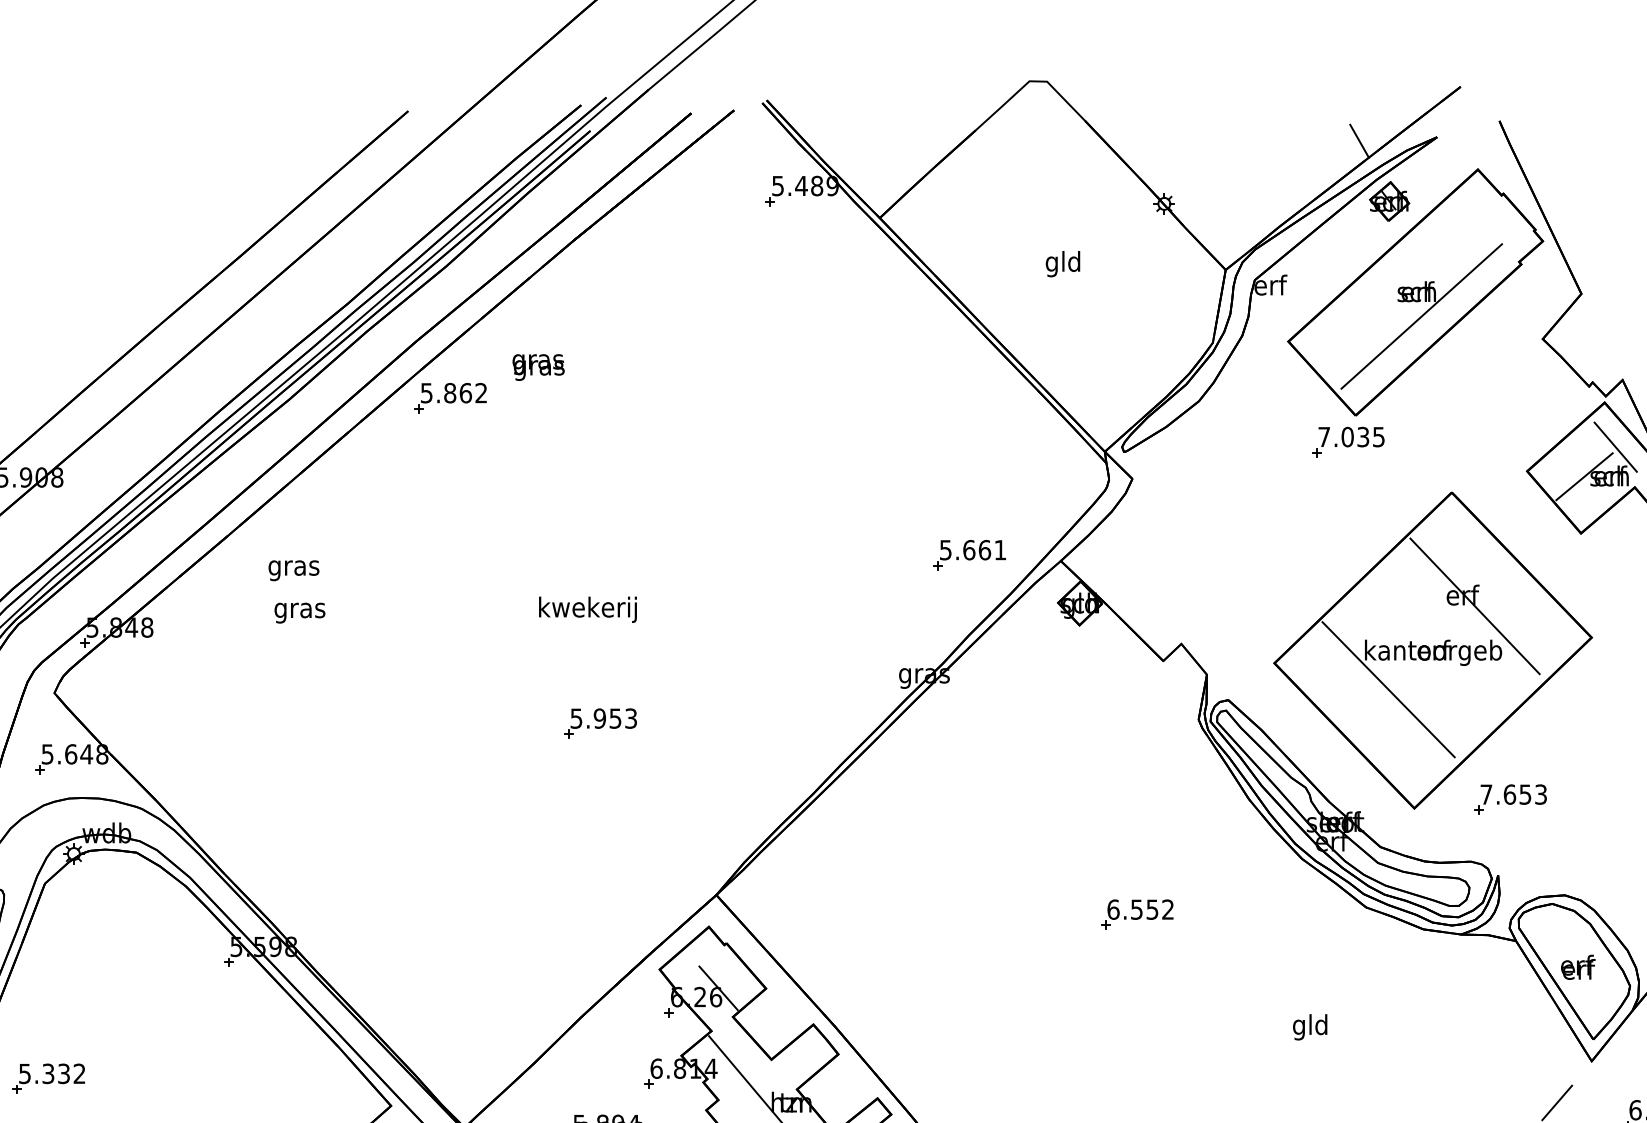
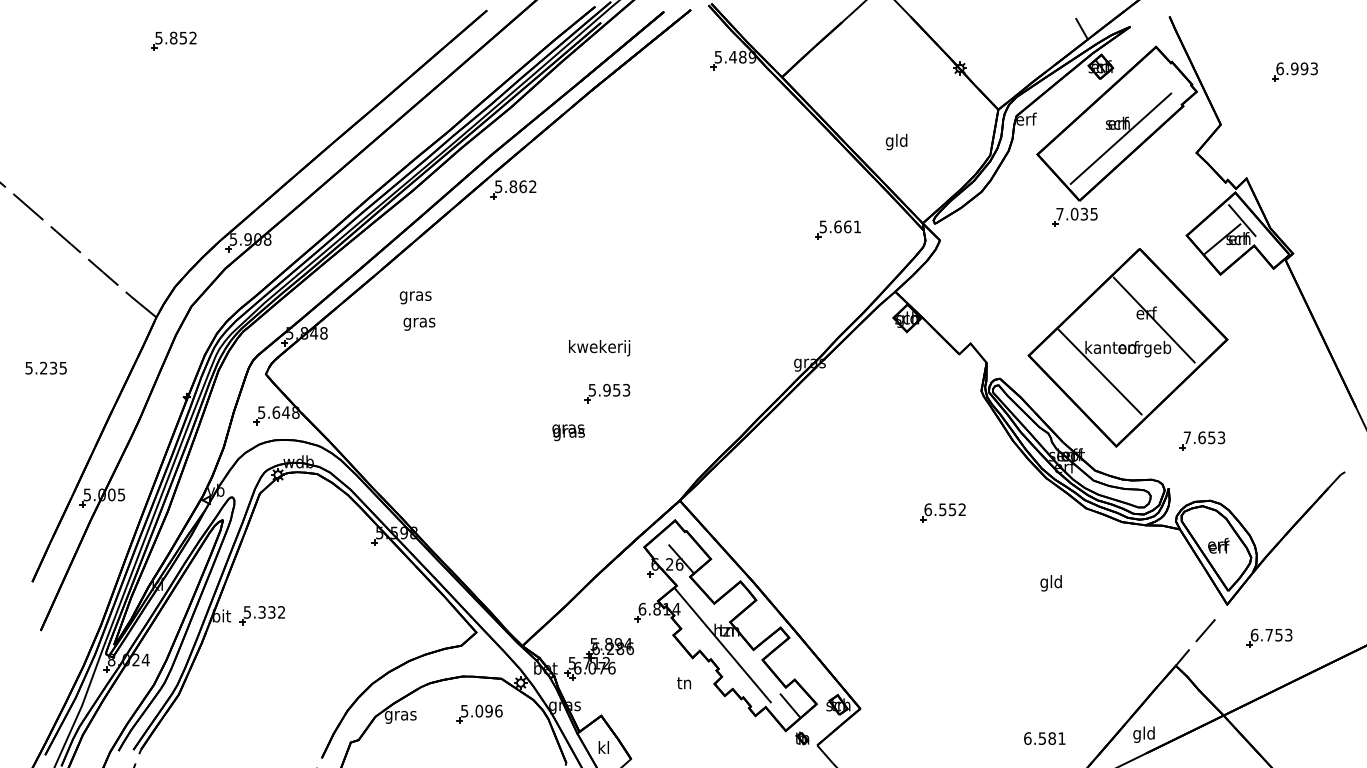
text: (1062, 263) -> (896, 141), moved
text: (538, 367) -> (568, 432), moved
part: (968, 554) -> (837, 229), moved
text: (587, 610) -> (599, 348), moved
part: (1510, 798) -> (1202, 440), moved

